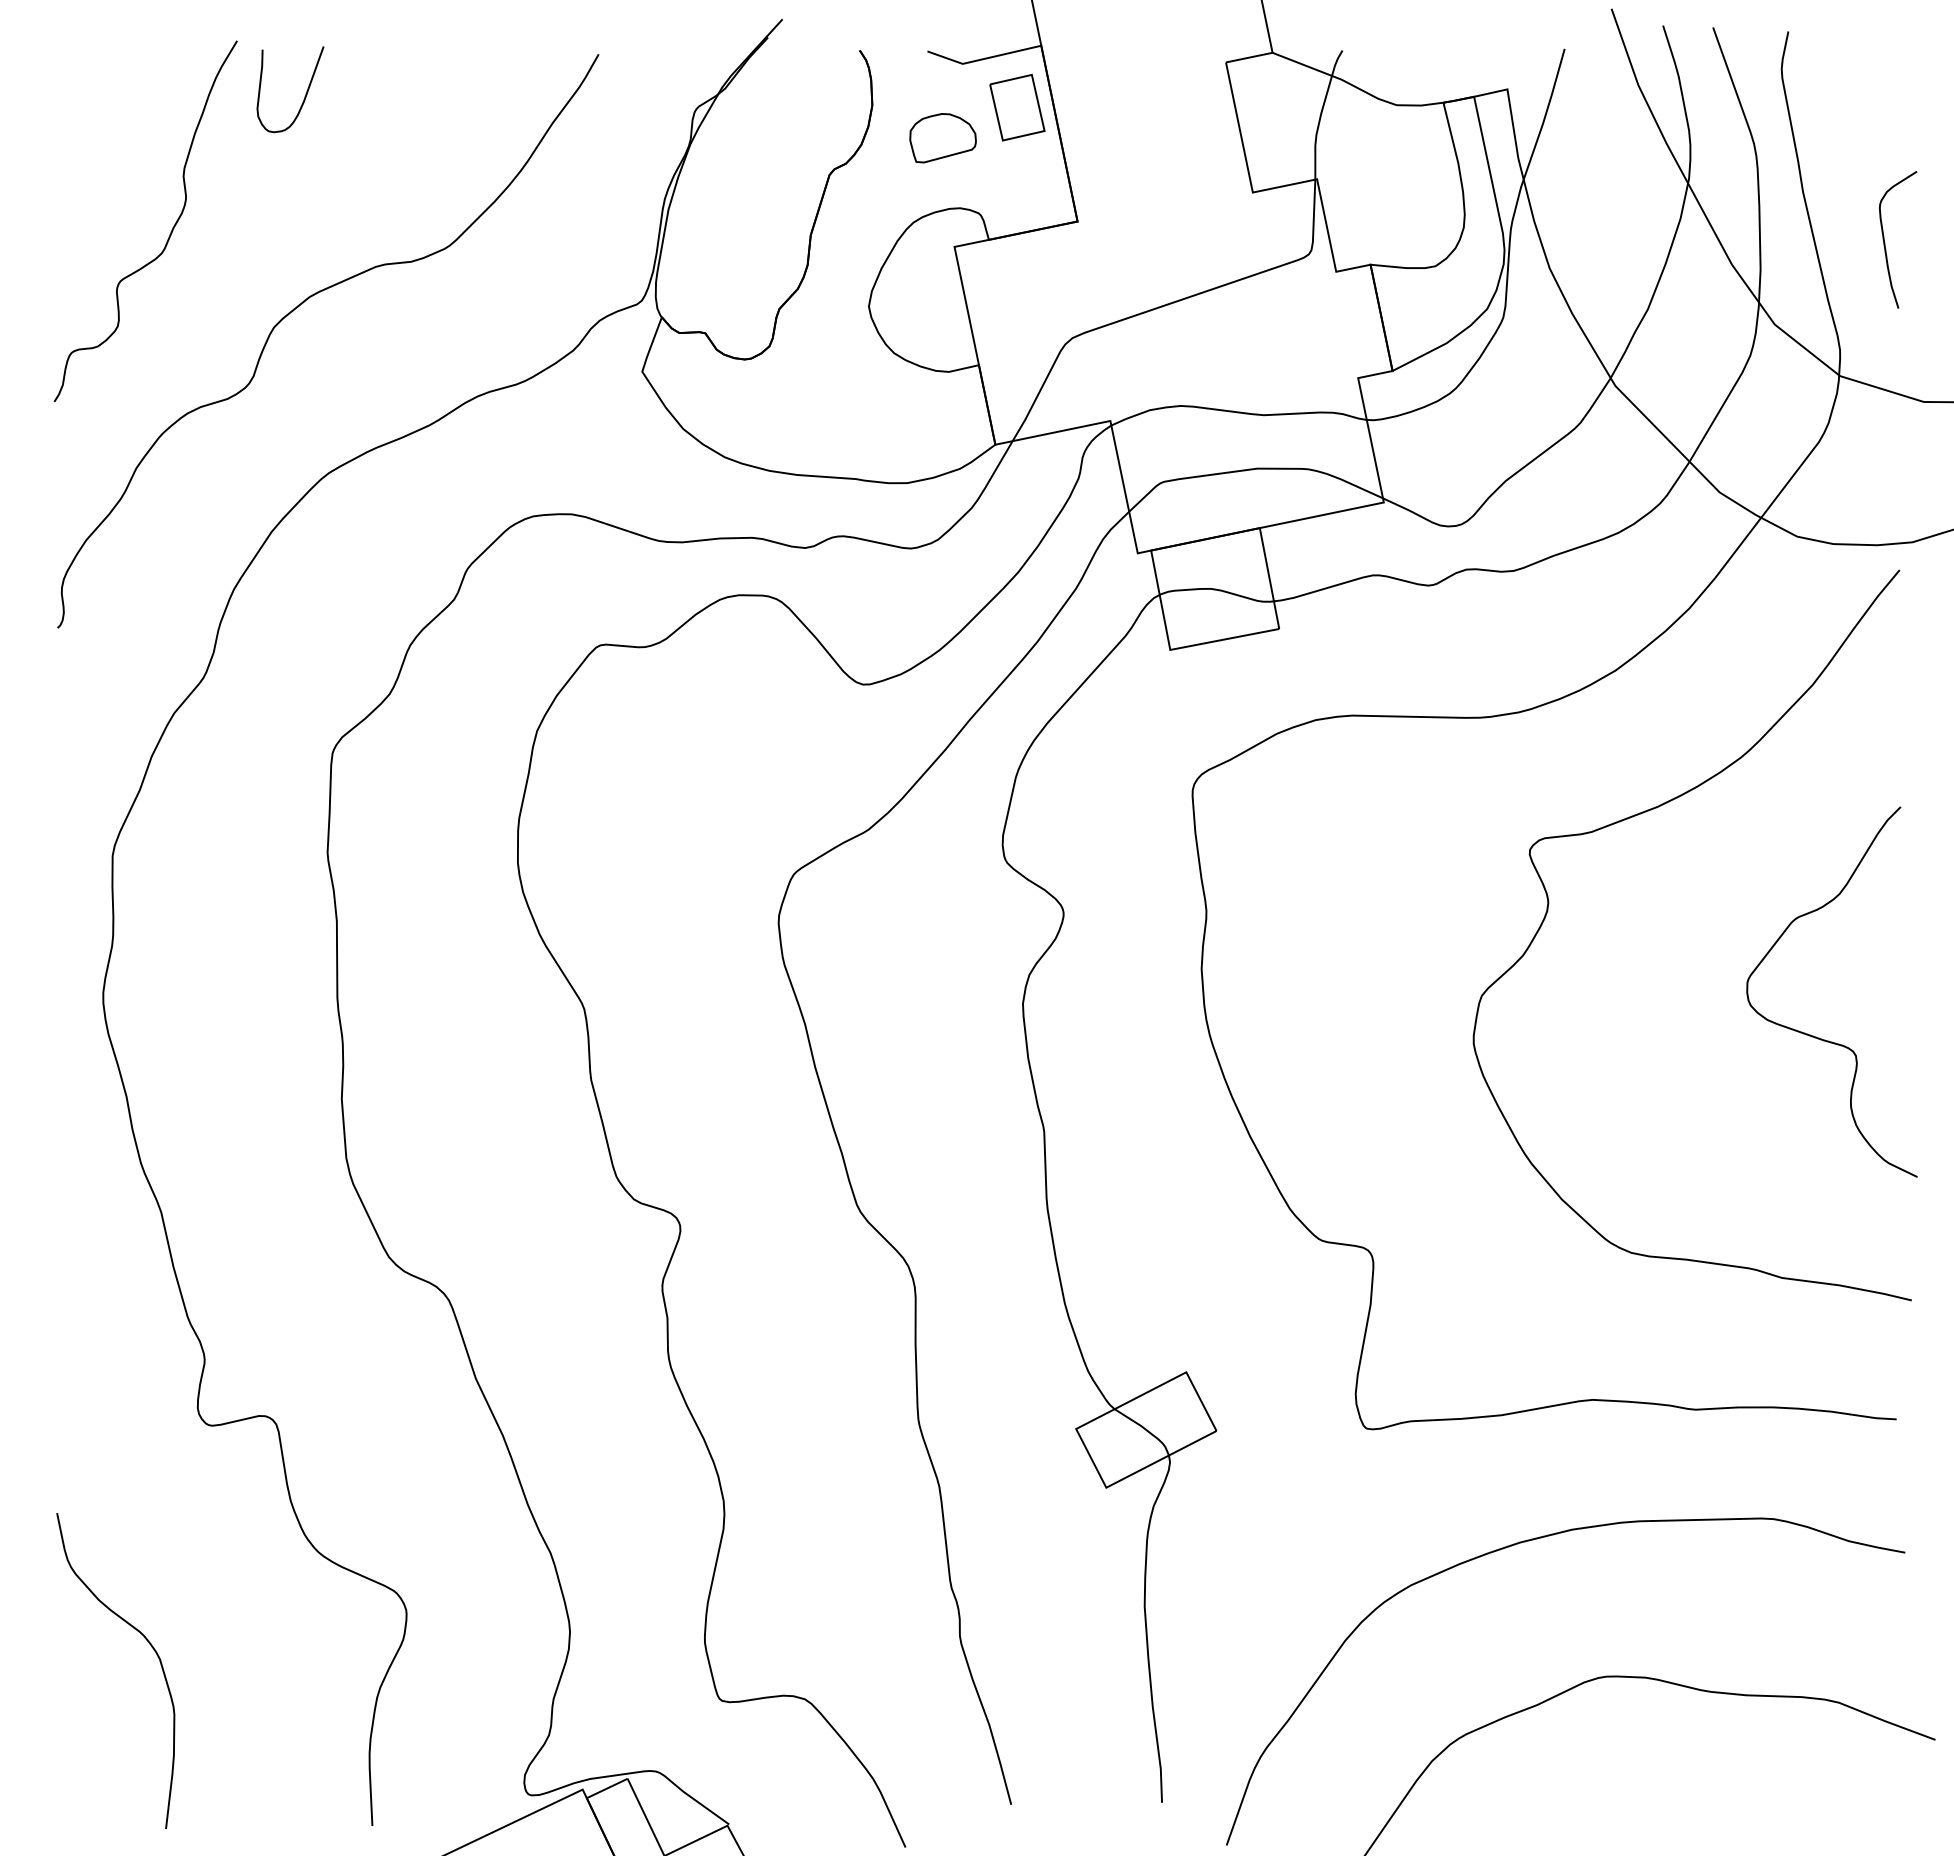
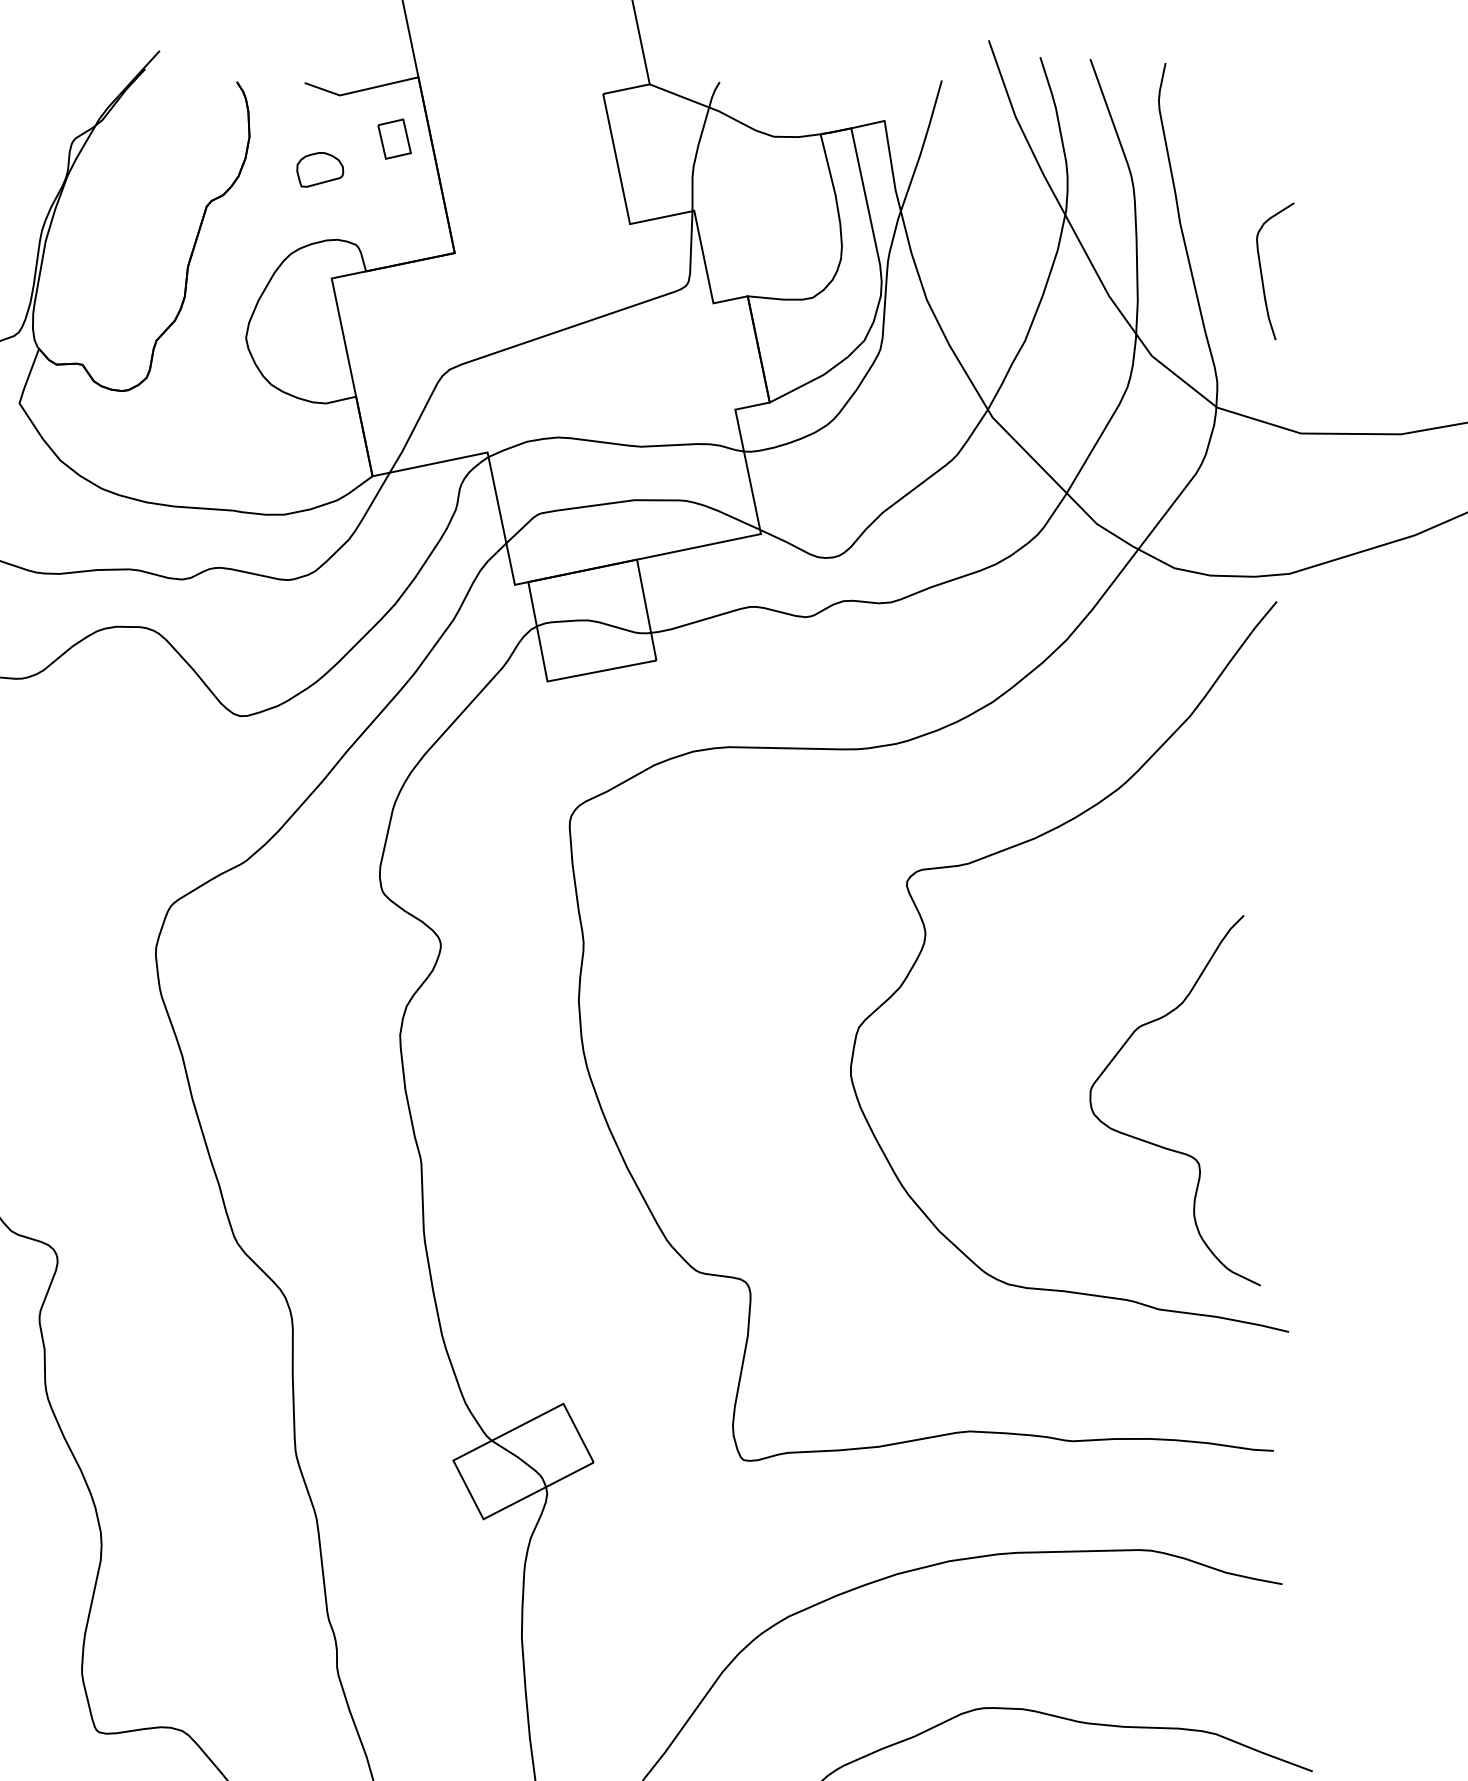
part: (1017, 107) -> (394, 139), size x0.6
part: (942, 138) -> (319, 170), size x0.7
curve: (1816, 1036) -> (1159, 1145), moved

